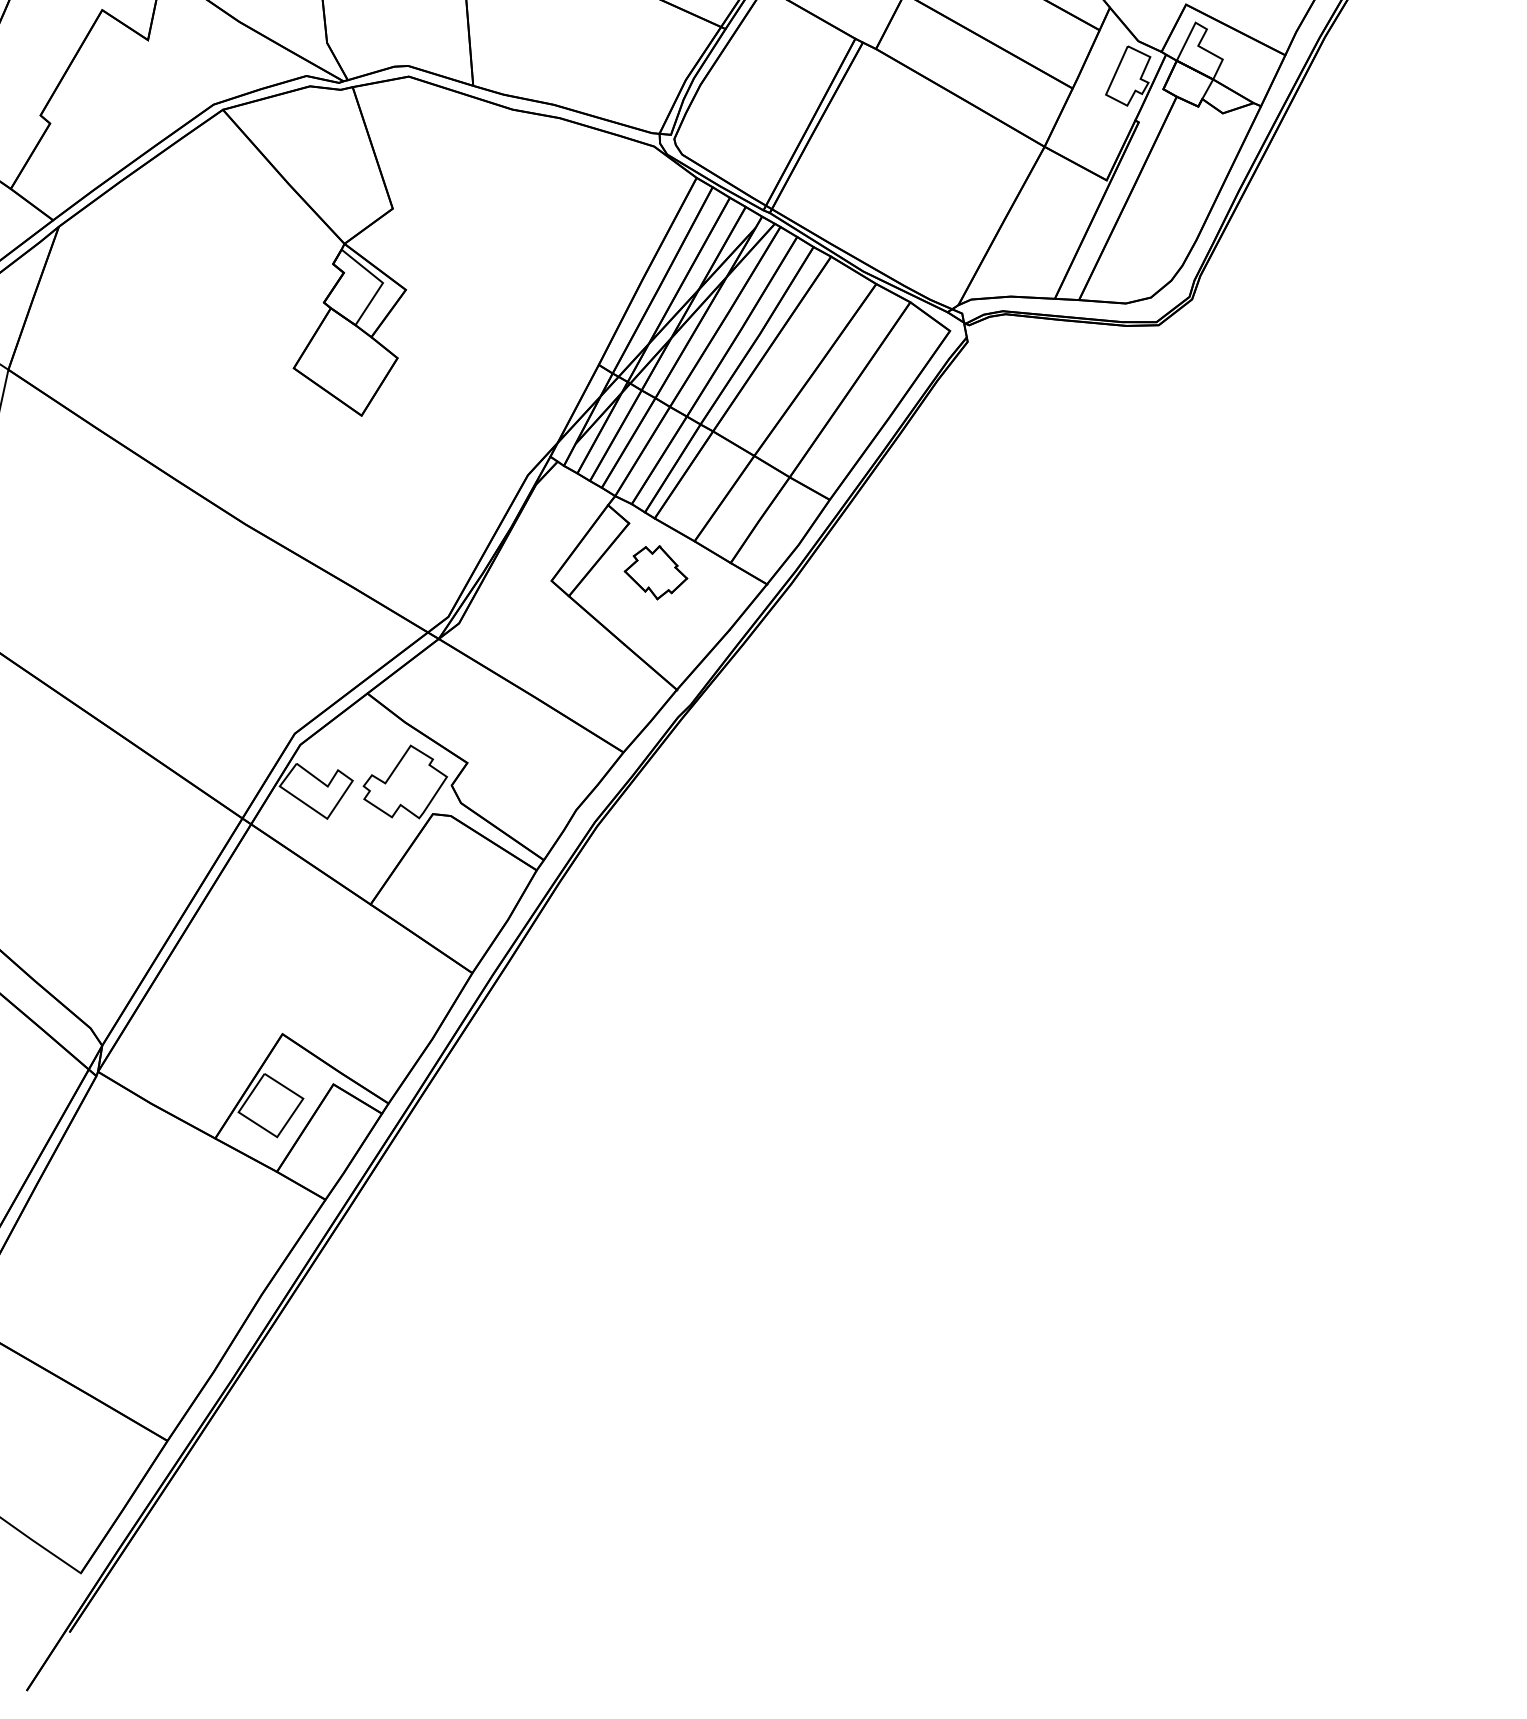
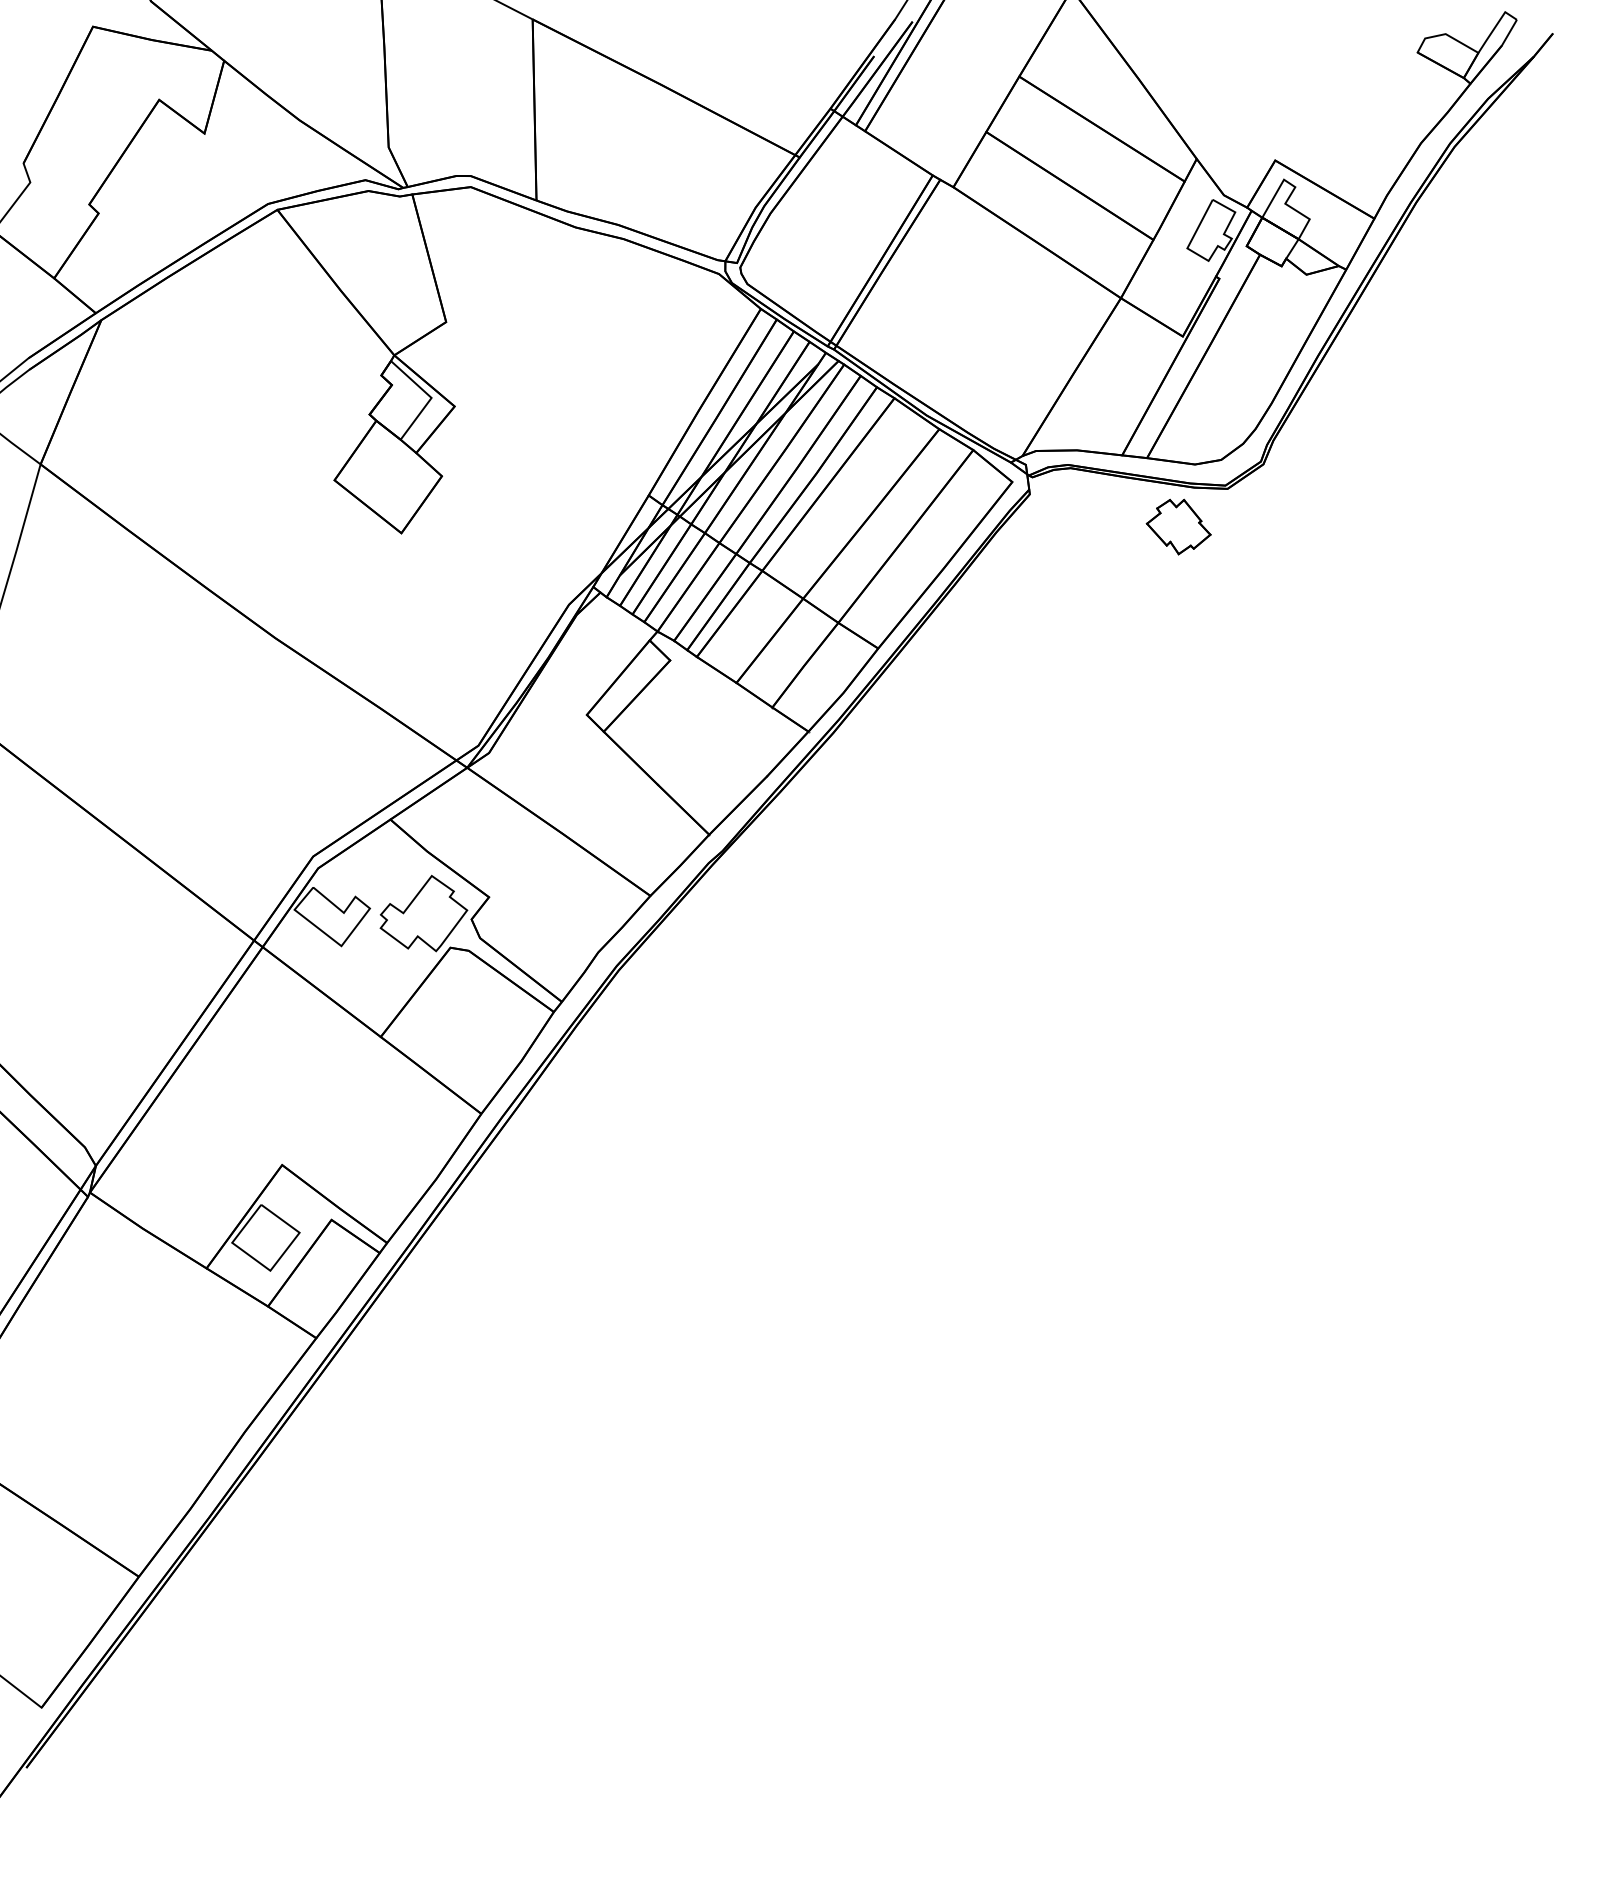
part: (655, 572) -> (1178, 526), moved

